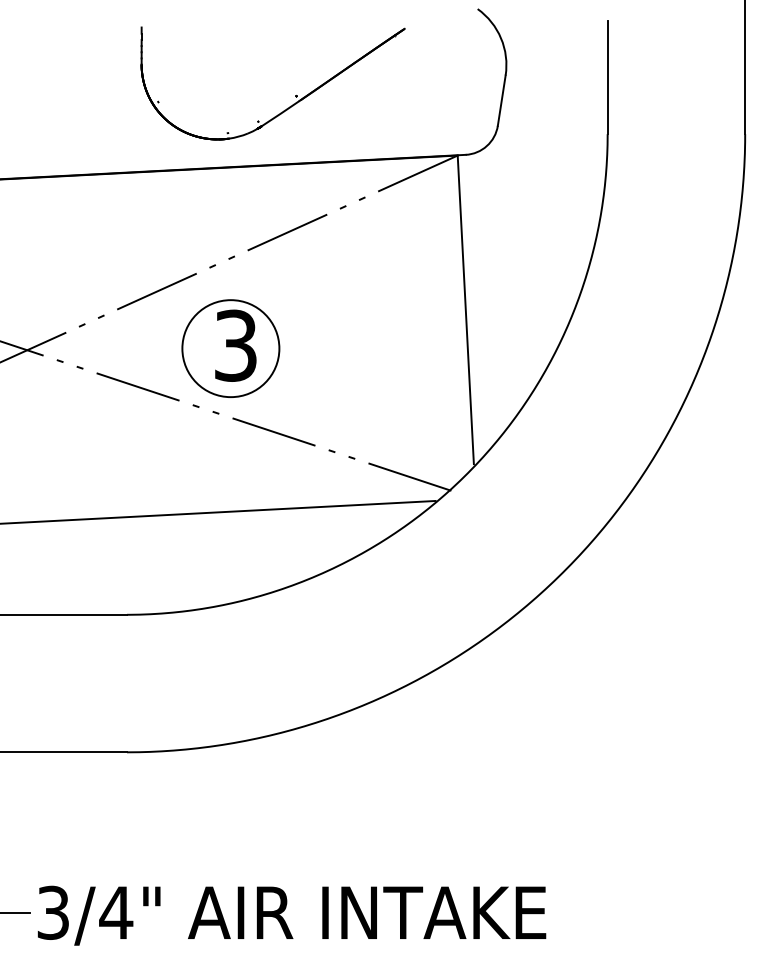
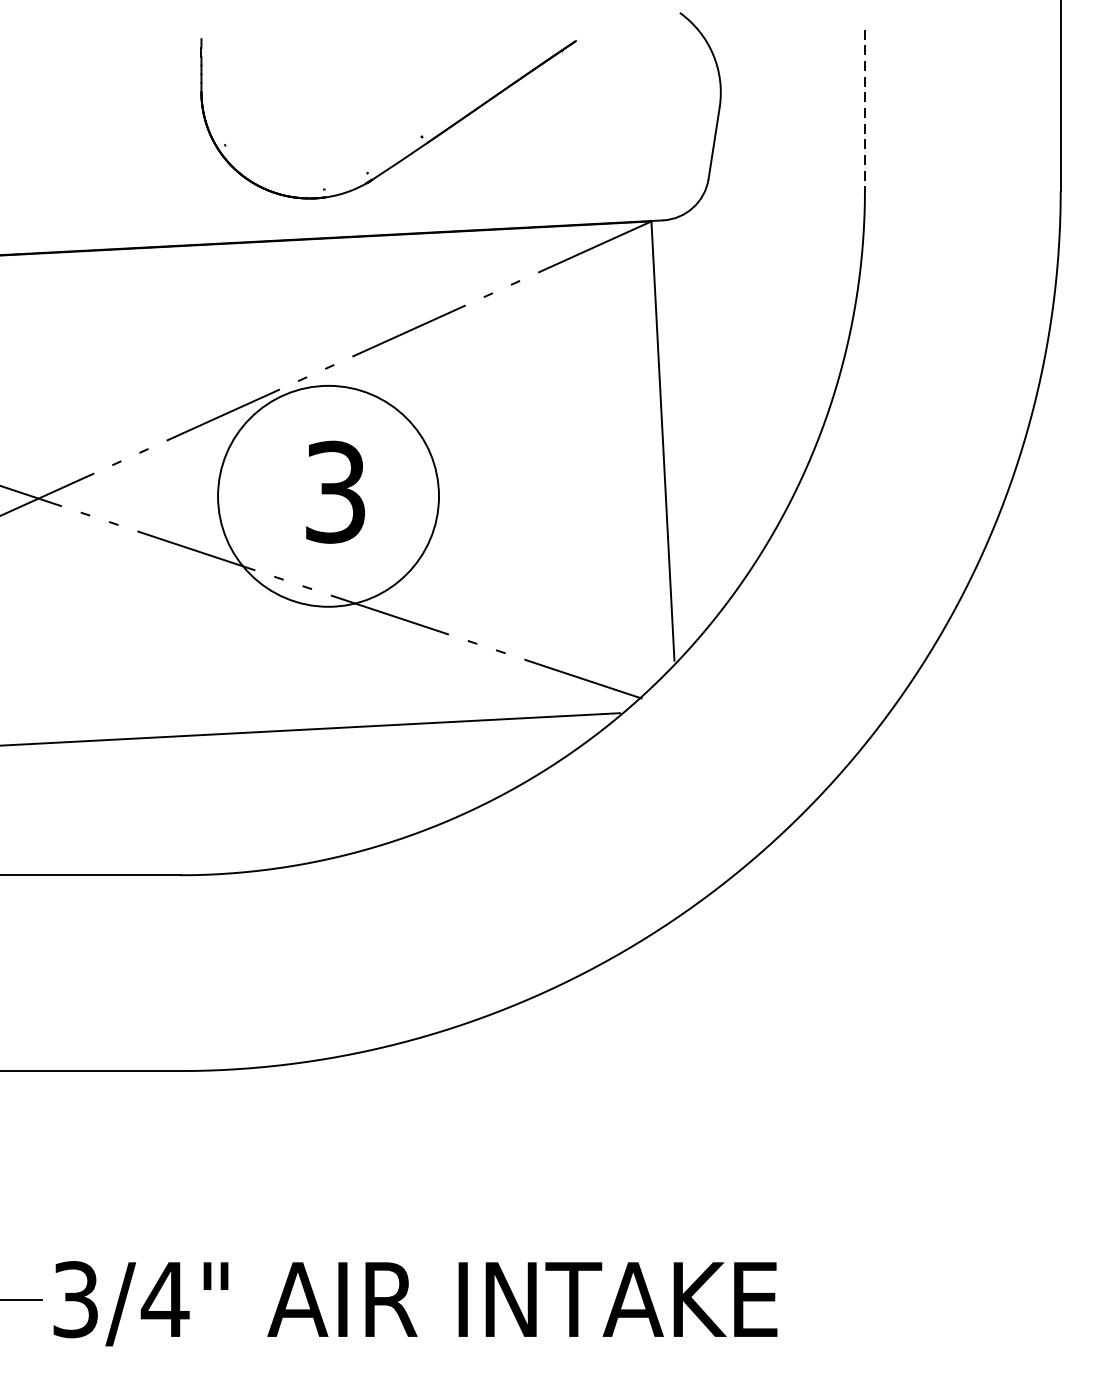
line: (607, 77) -> (864, 110), solid -> dashed
circle: (230, 348) -> (327, 496), size x1.6

